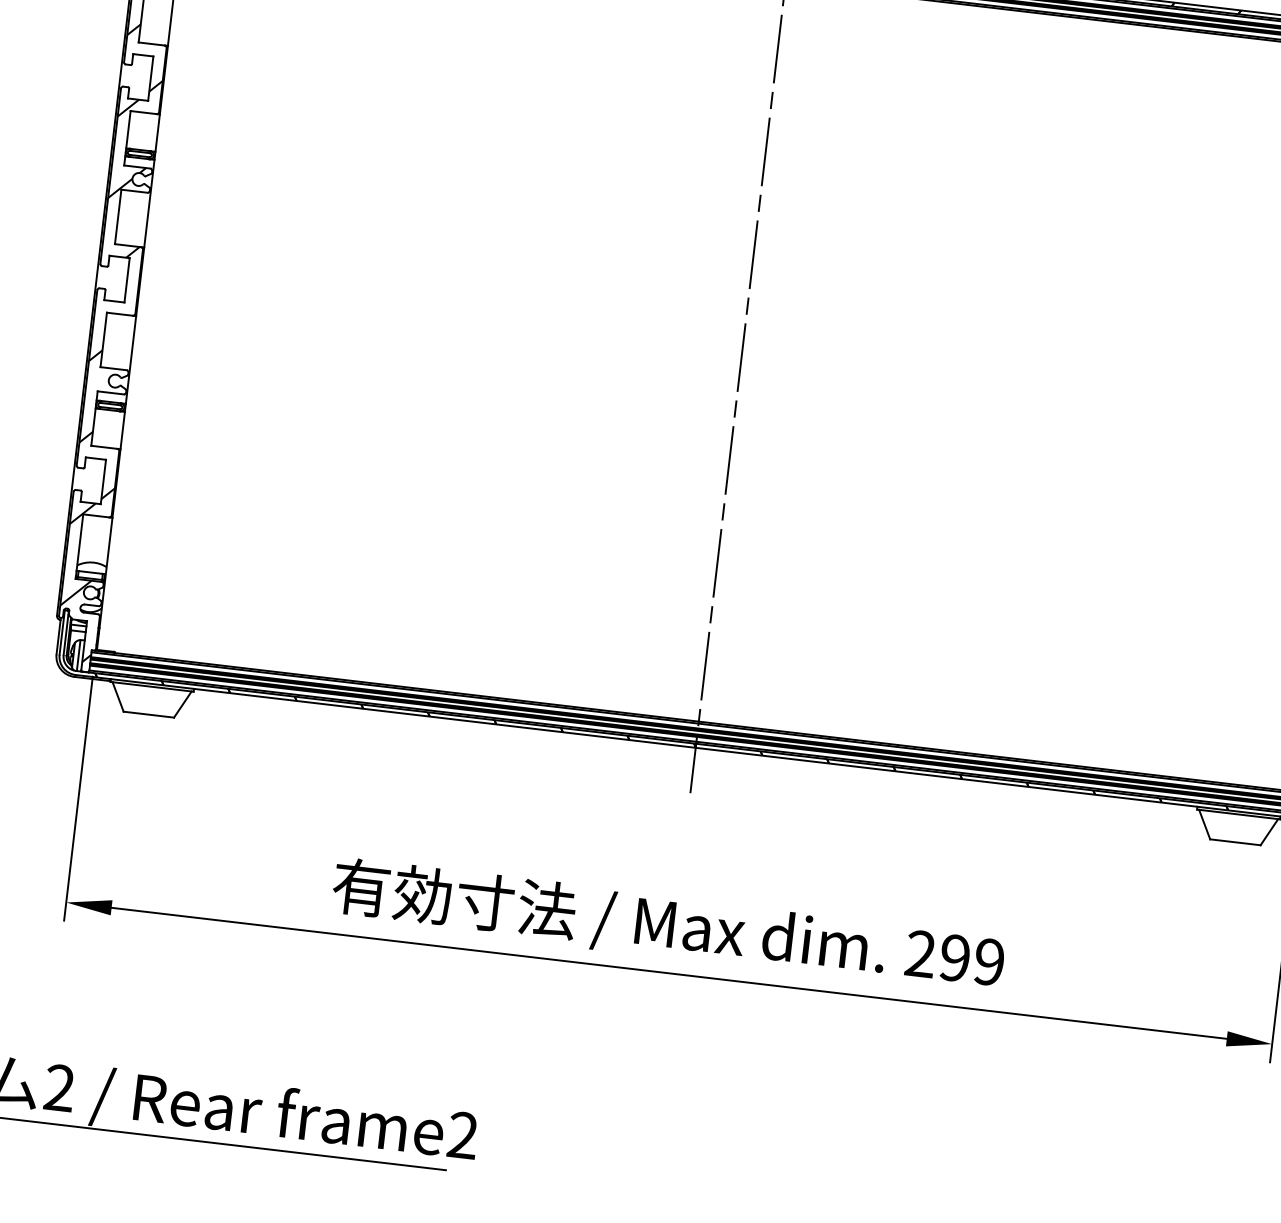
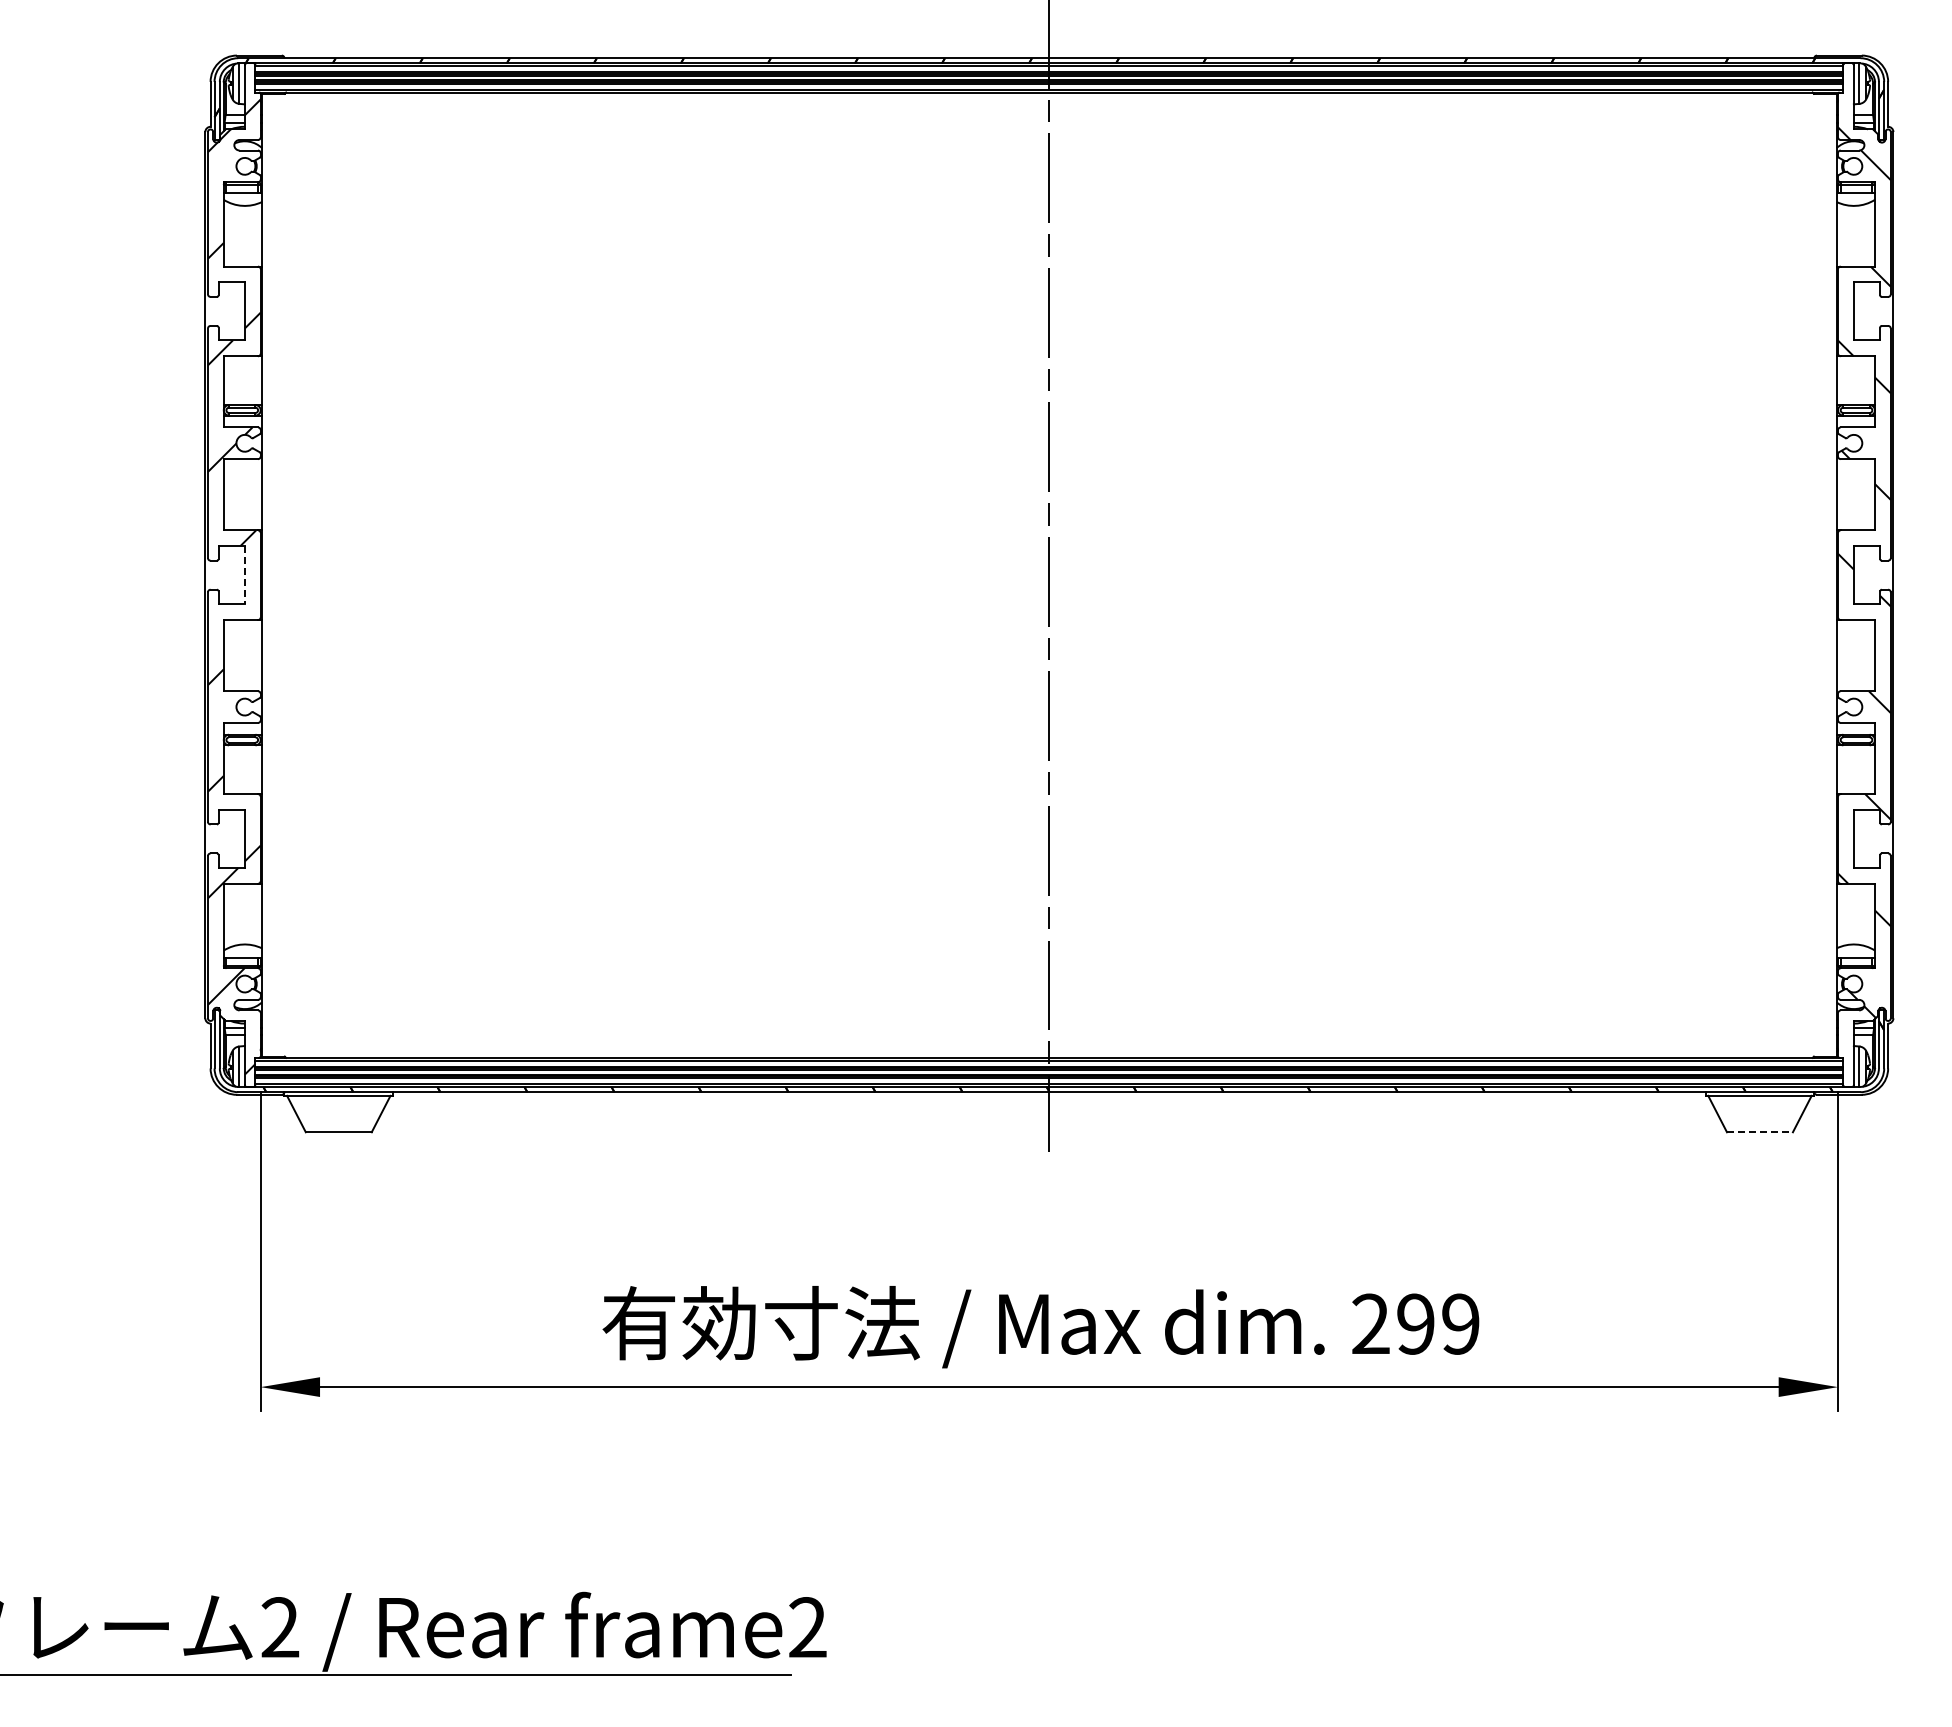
line: (126, 280) -> (244, 575), solid -> dashed
line: (1235, 842) -> (1759, 1132), solid -> dashed

